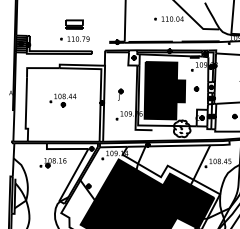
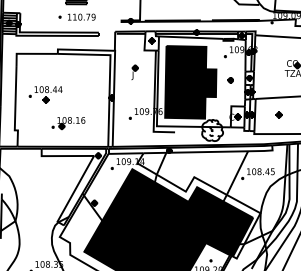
part: (120, 94) -> (134, 71), moved
part: (62, 100) -> (44, 94), moved
part: (52, 163) -> (67, 123), moved

